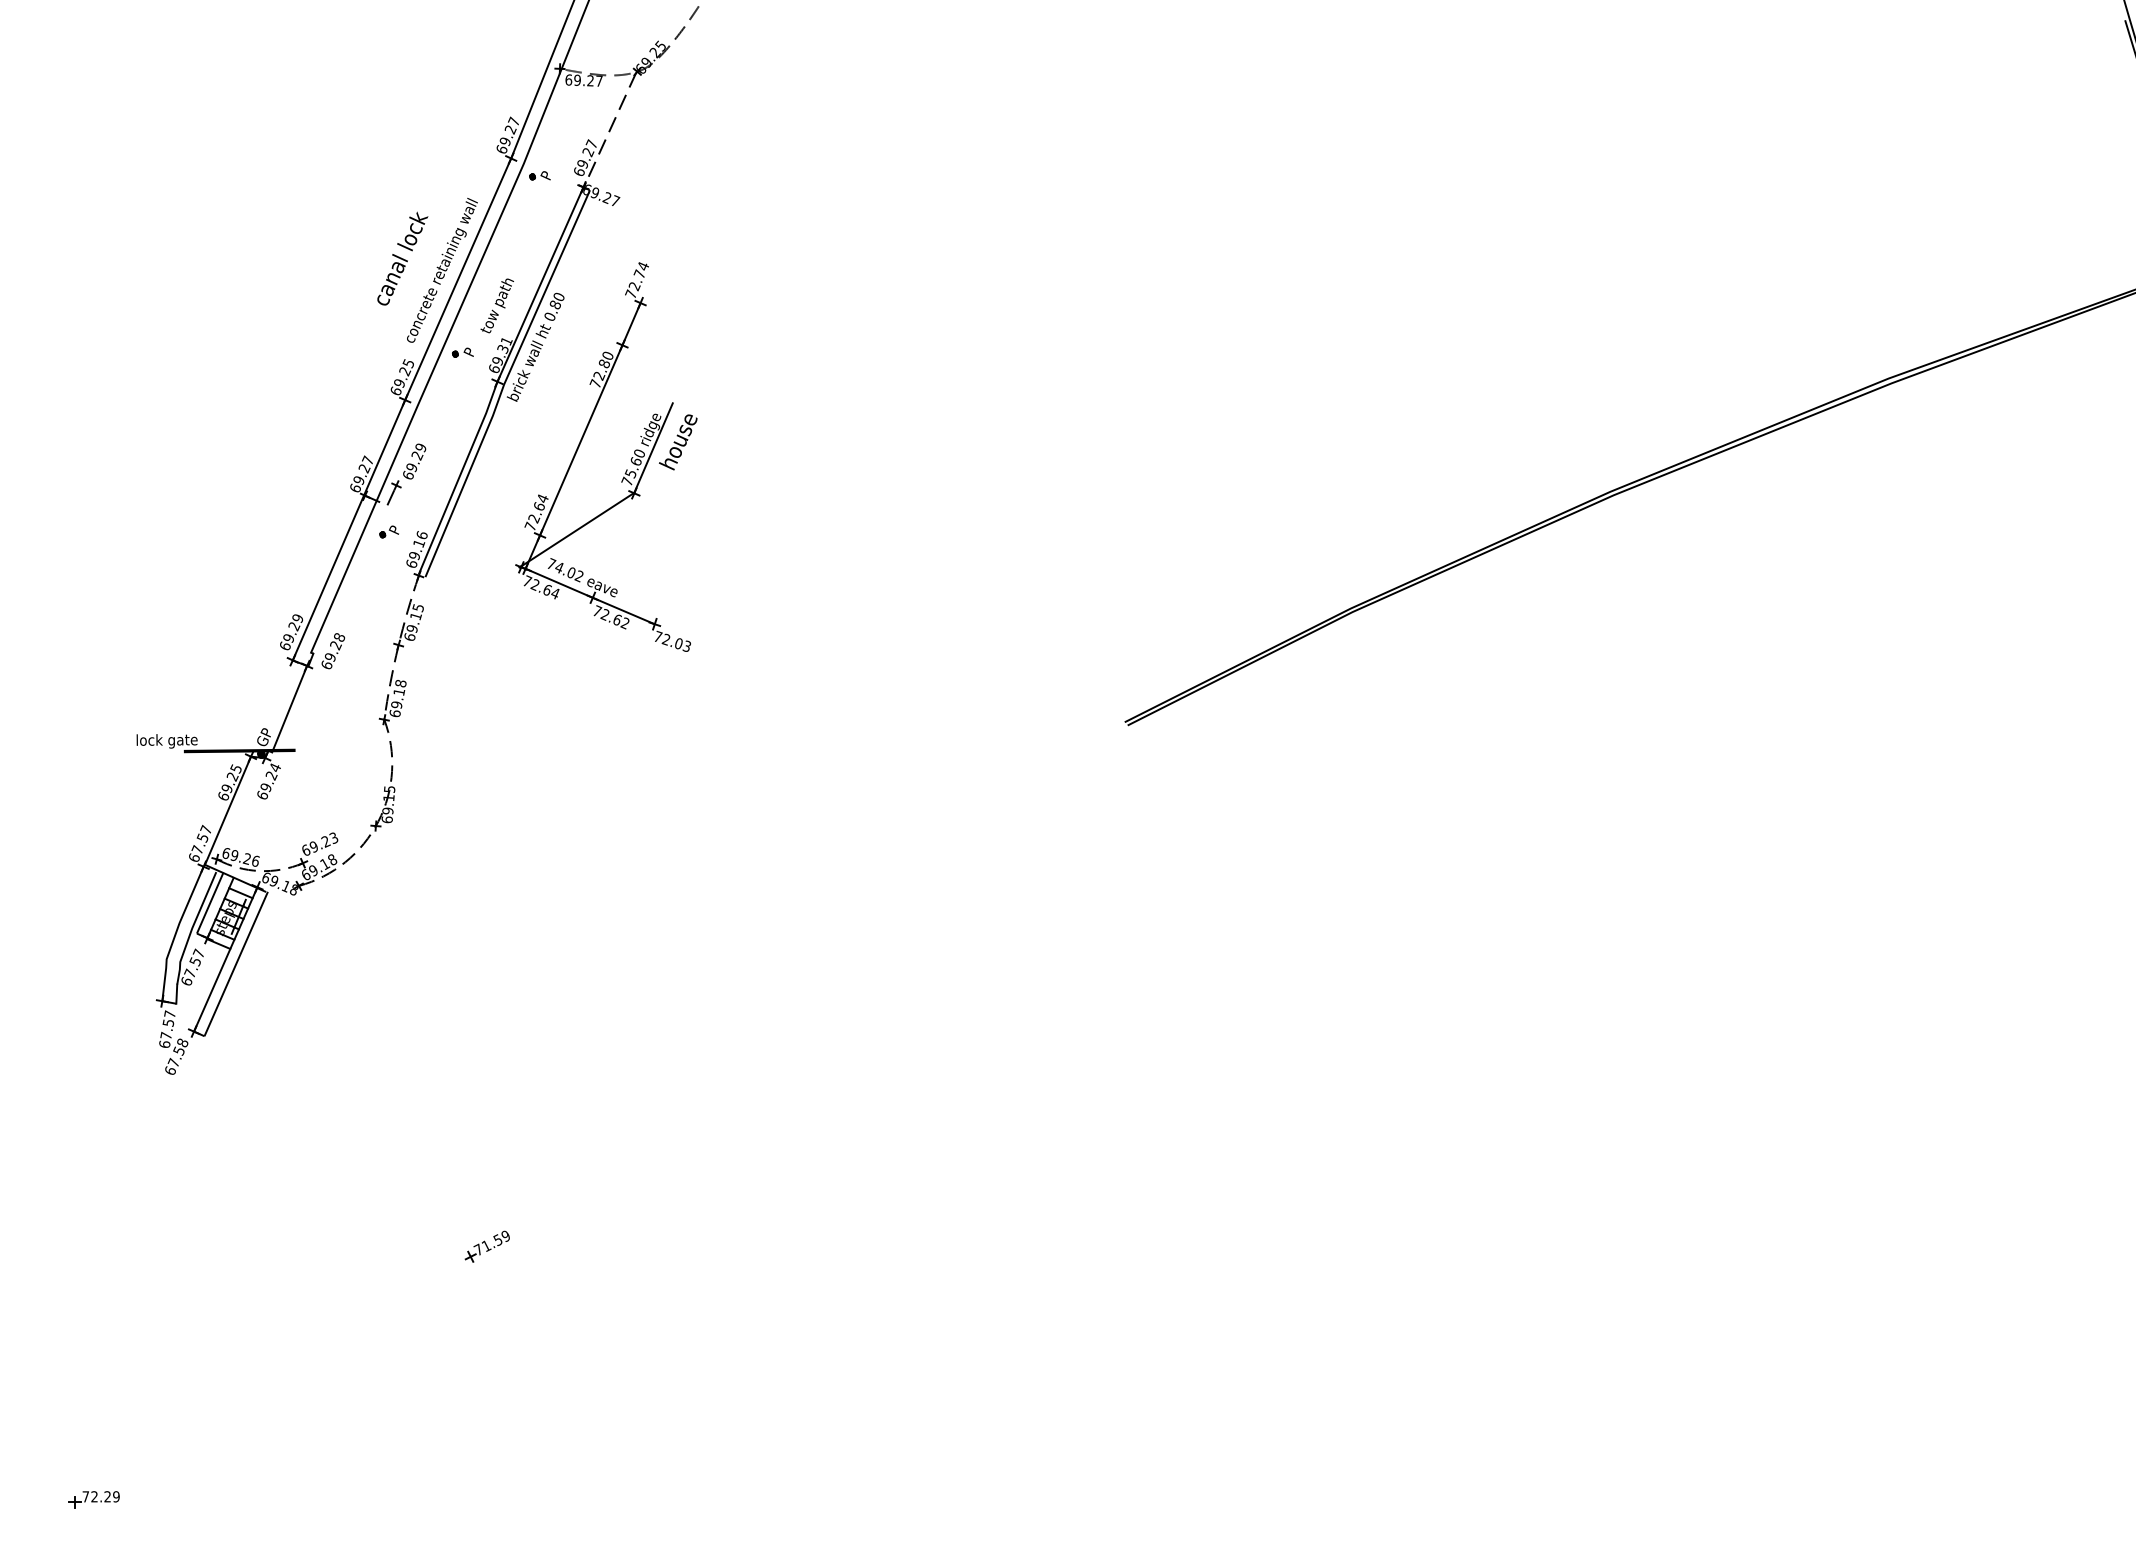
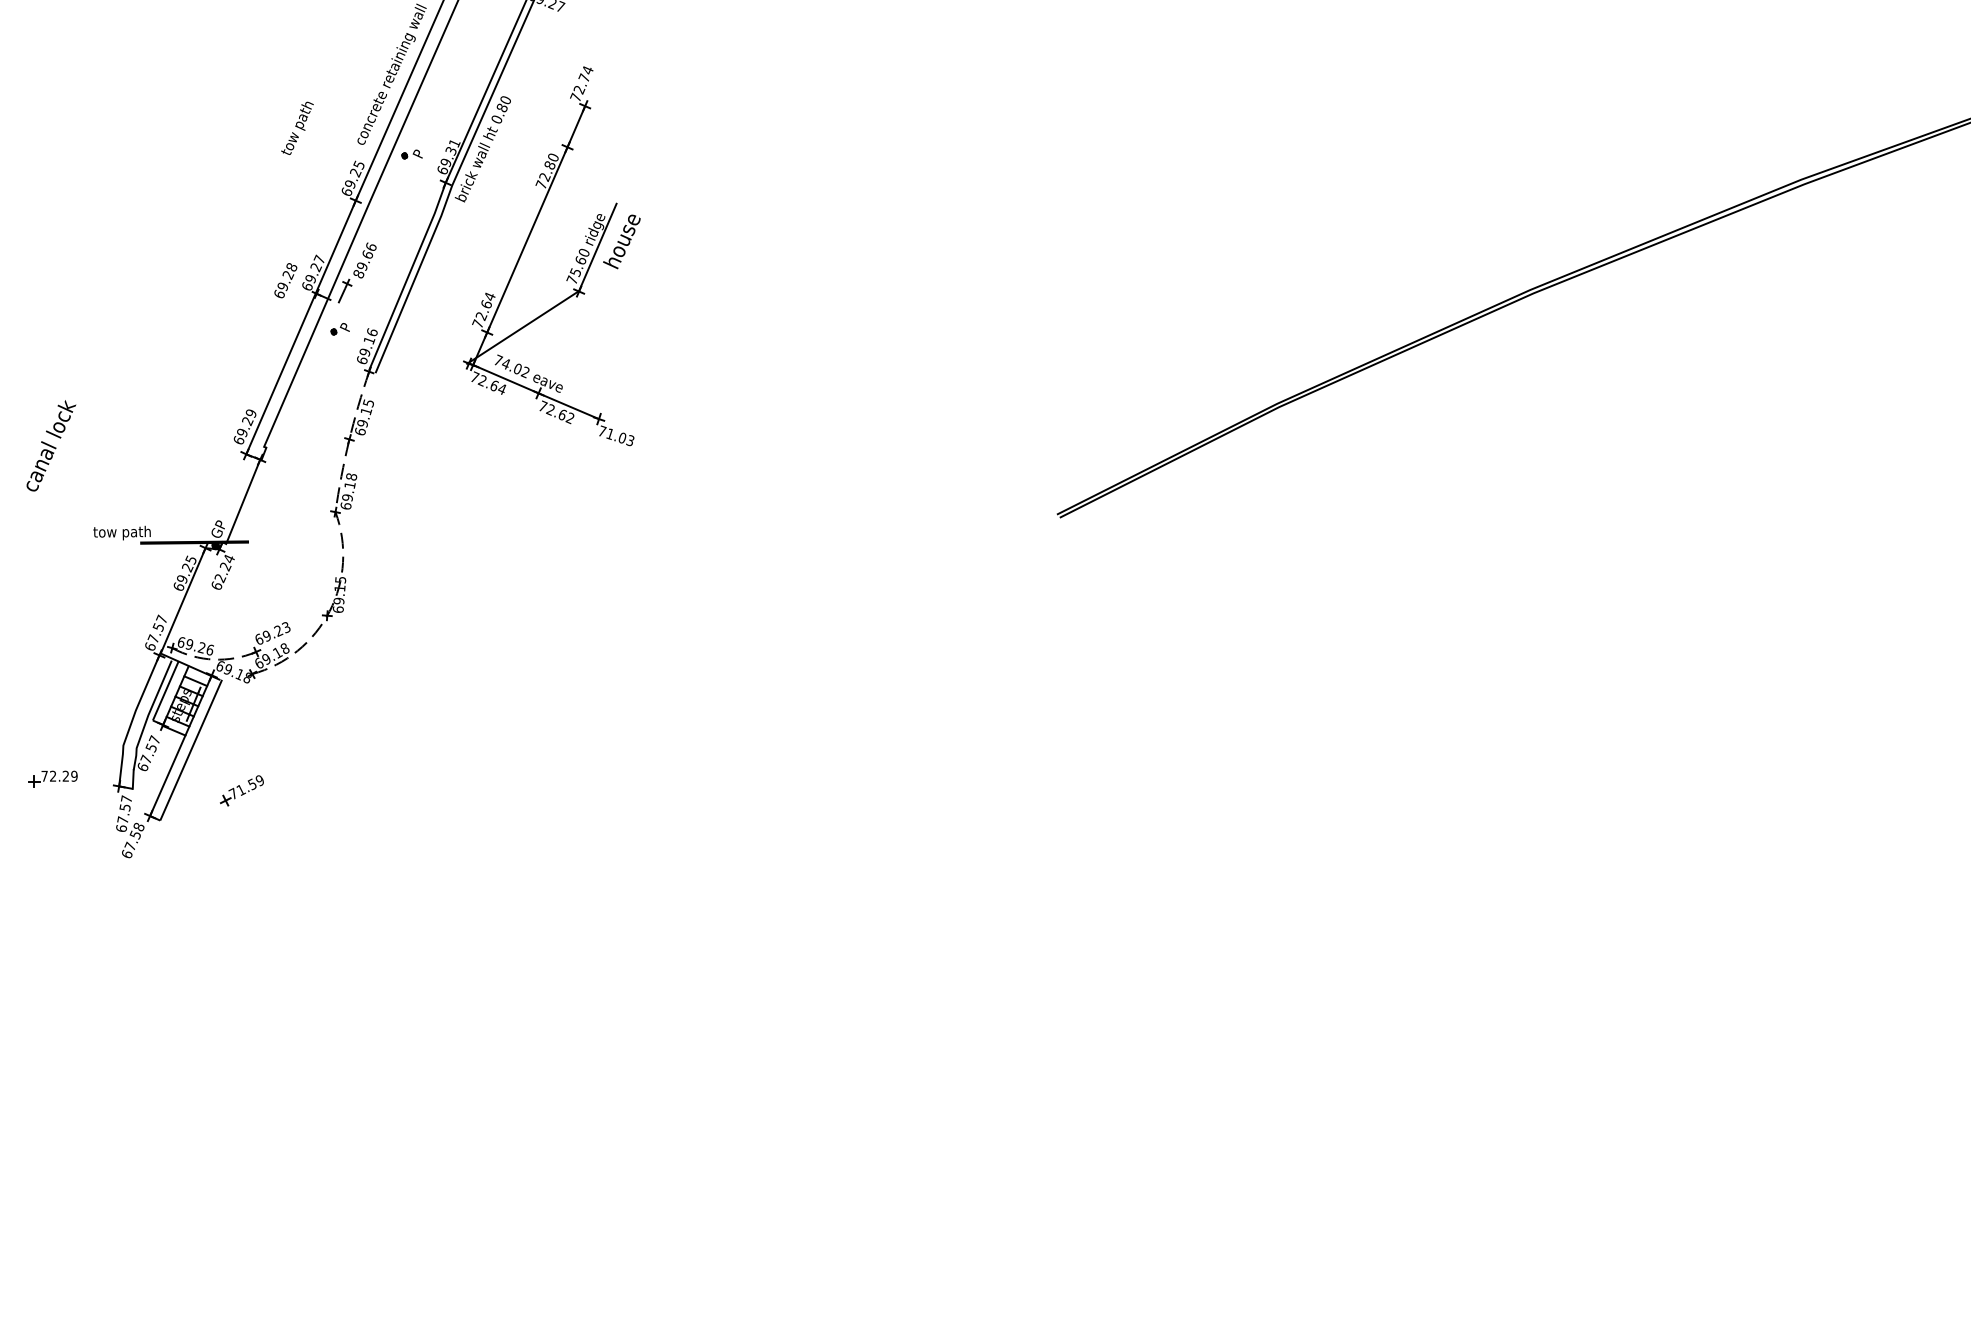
text: (402, 258) -> (51, 445), moved
text: (496, 305) -> (296, 128), moved
text: (414, 461) -> (364, 260), 69.29 -> 89.66
text: (665, 639) -> (609, 433), 72.03 -> 71.03
text: (332, 651) -> (284, 280), moved
text: (166, 740) -> (123, 532), lock gate -> tow path
text: (266, 787) -> (220, 578), 69.24 -> 62.24
part: (486, 1246) -> (241, 790), moved
part: (93, 1499) -> (52, 778), moved

